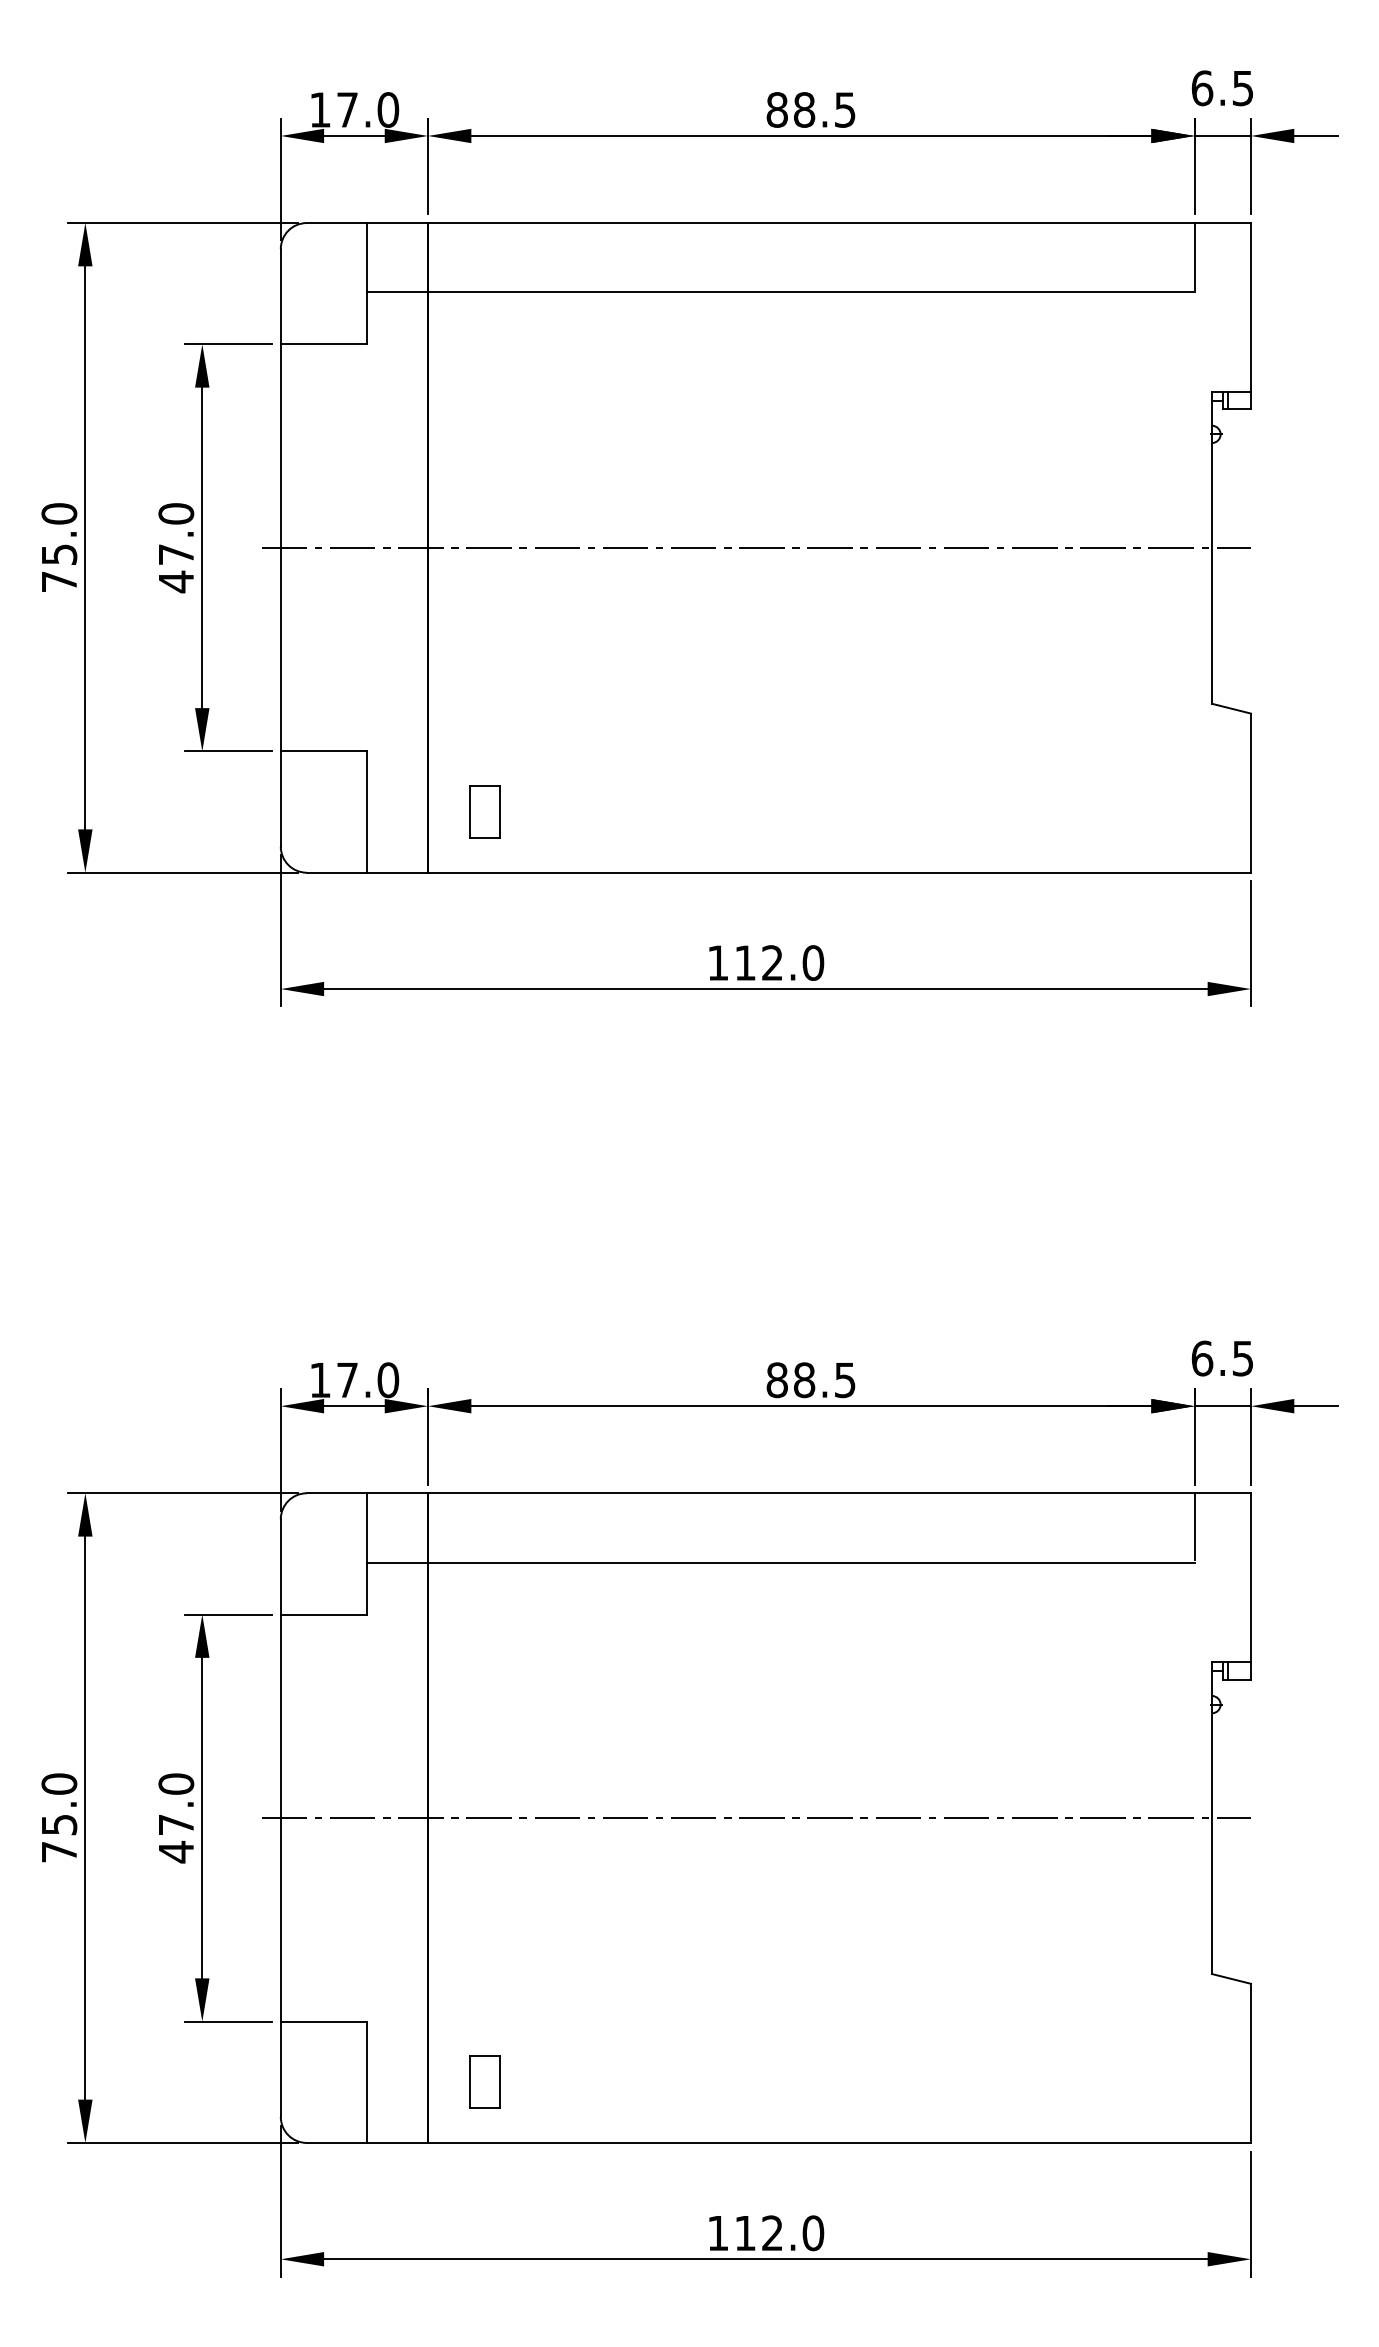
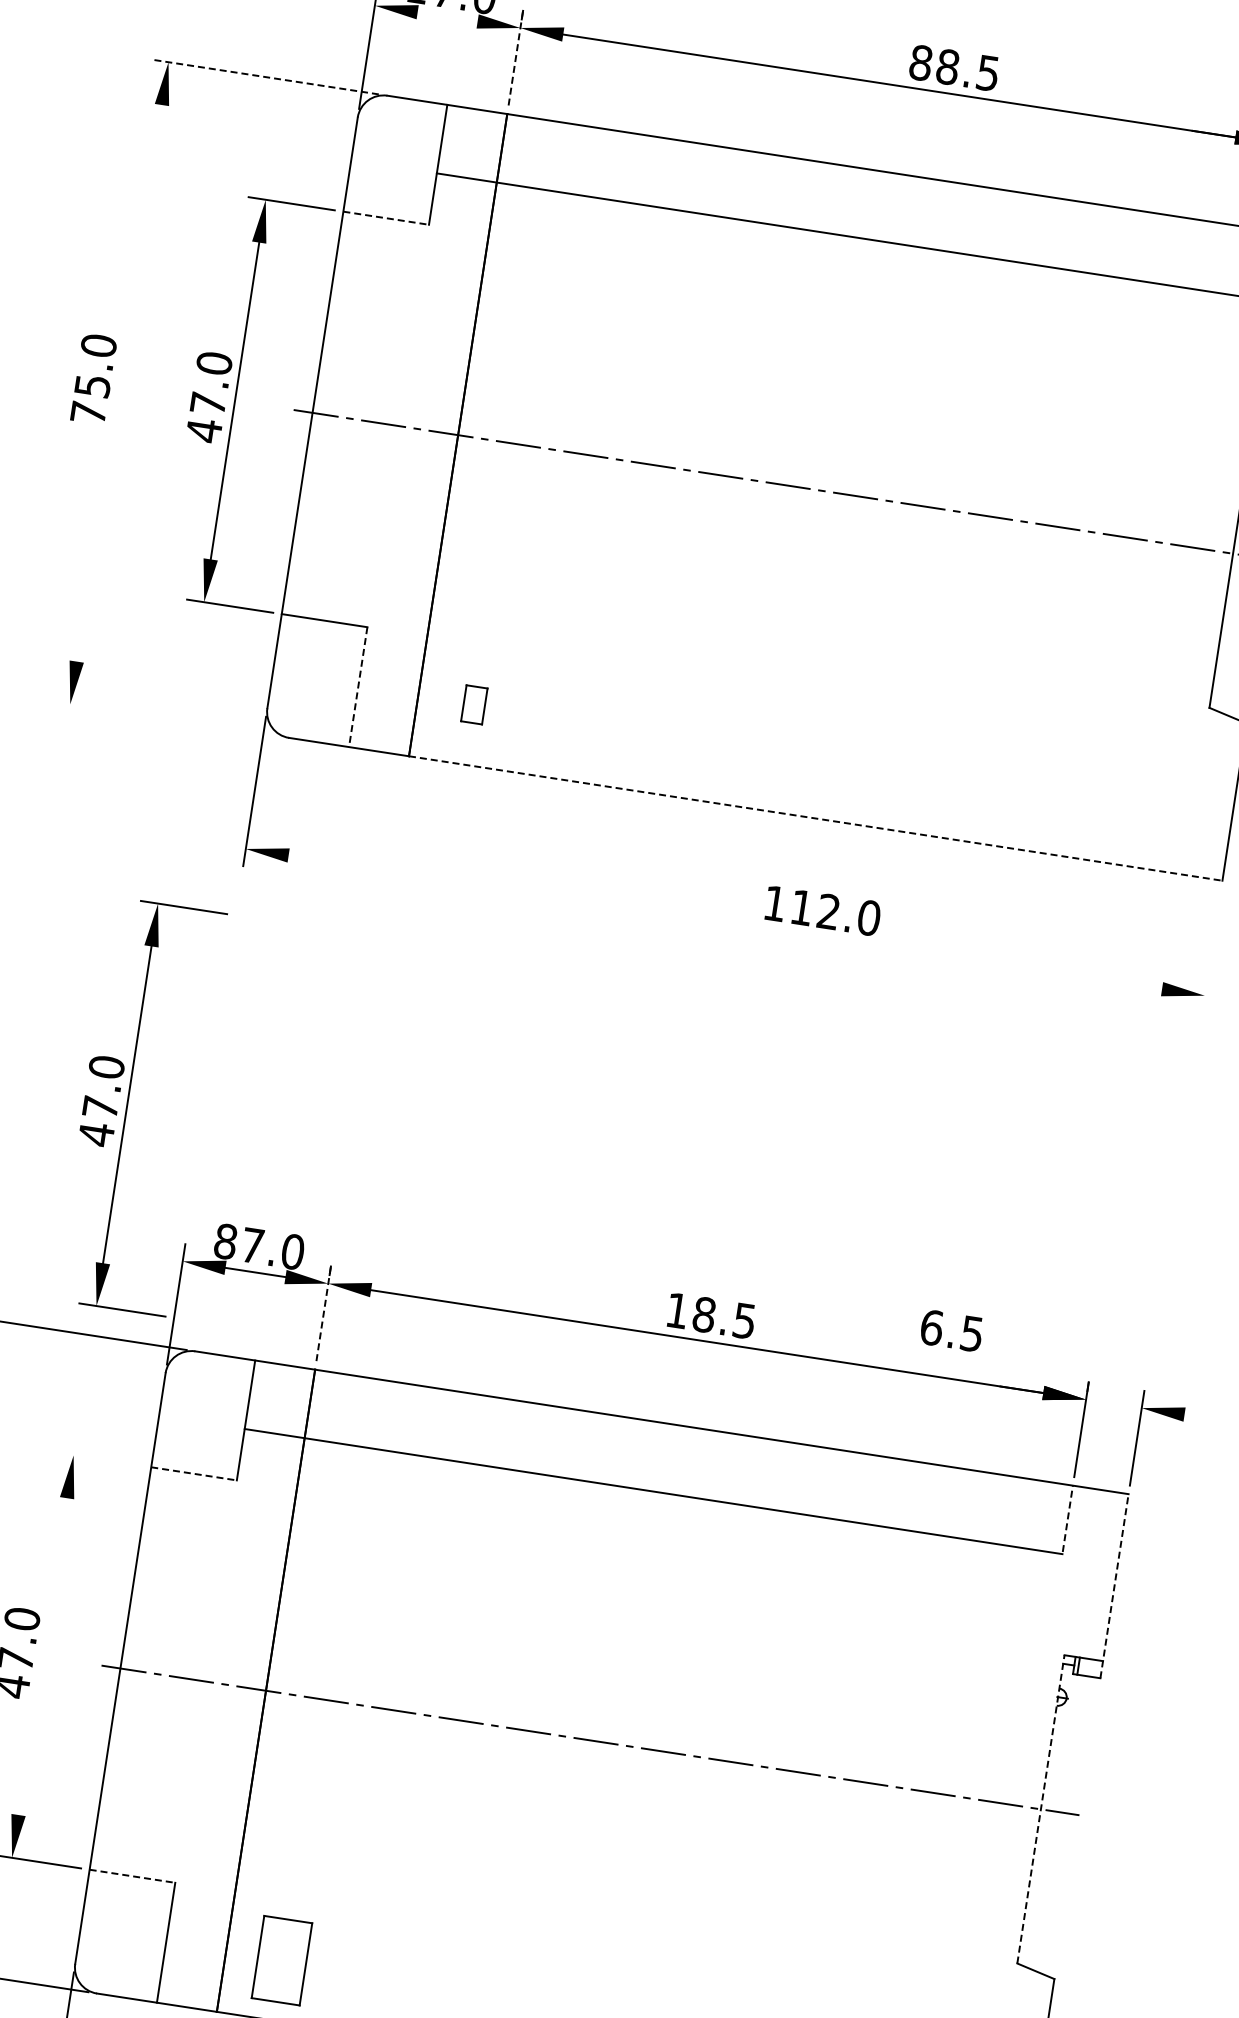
text: (810, 109) -> (953, 67), moved
line: (354, 135) -> (447, 16), removed
line: (428, 166) -> (516, 58), solid -> dashed
line: (182, 223) -> (264, 77), solid -> dashed
line: (324, 344) -> (386, 218), solid -> dashed
line: (85, 547) -> (119, 382), removed
part: (484, 811) -> (474, 704), size x0.7
line: (367, 812) -> (358, 687), solid -> dashed
line: (183, 872) -> (167, 719), removed
line: (840, 872) -> (816, 818), solid -> dashed
line: (1250, 943) -> (1211, 950), removed
text: (766, 962) -> (822, 910), moved
line: (765, 989) -> (724, 922), removed
part: (202, 1259) -> (127, 1104), added
text: (1221, 1358) -> (950, 1330), moved
text: (320, 1380) -> (225, 1241), 17.0 -> 87.0
text: (776, 1380) -> (676, 1310), 88.5 -> 18.5
line: (1222, 1406) -> (1113, 1404), removed
line: (1315, 1406) -> (1205, 1418), removed
line: (428, 1436) -> (324, 1313), solid -> dashed
line: (1194, 1526) -> (1067, 1518), solid -> dashed
line: (1250, 1585) -> (1114, 1585), solid -> dashed
line: (228, 1614) -> (99, 1459), removed
line: (324, 1614) -> (194, 1473), solid -> dashed
line: (202, 1817) -> (43, 1656), removed
line: (1211, 1818) -> (1040, 1809), solid -> dashed
line: (324, 2021) -> (132, 1876), solid -> dashed
part: (484, 2081) -> (281, 1959), size x1.6

